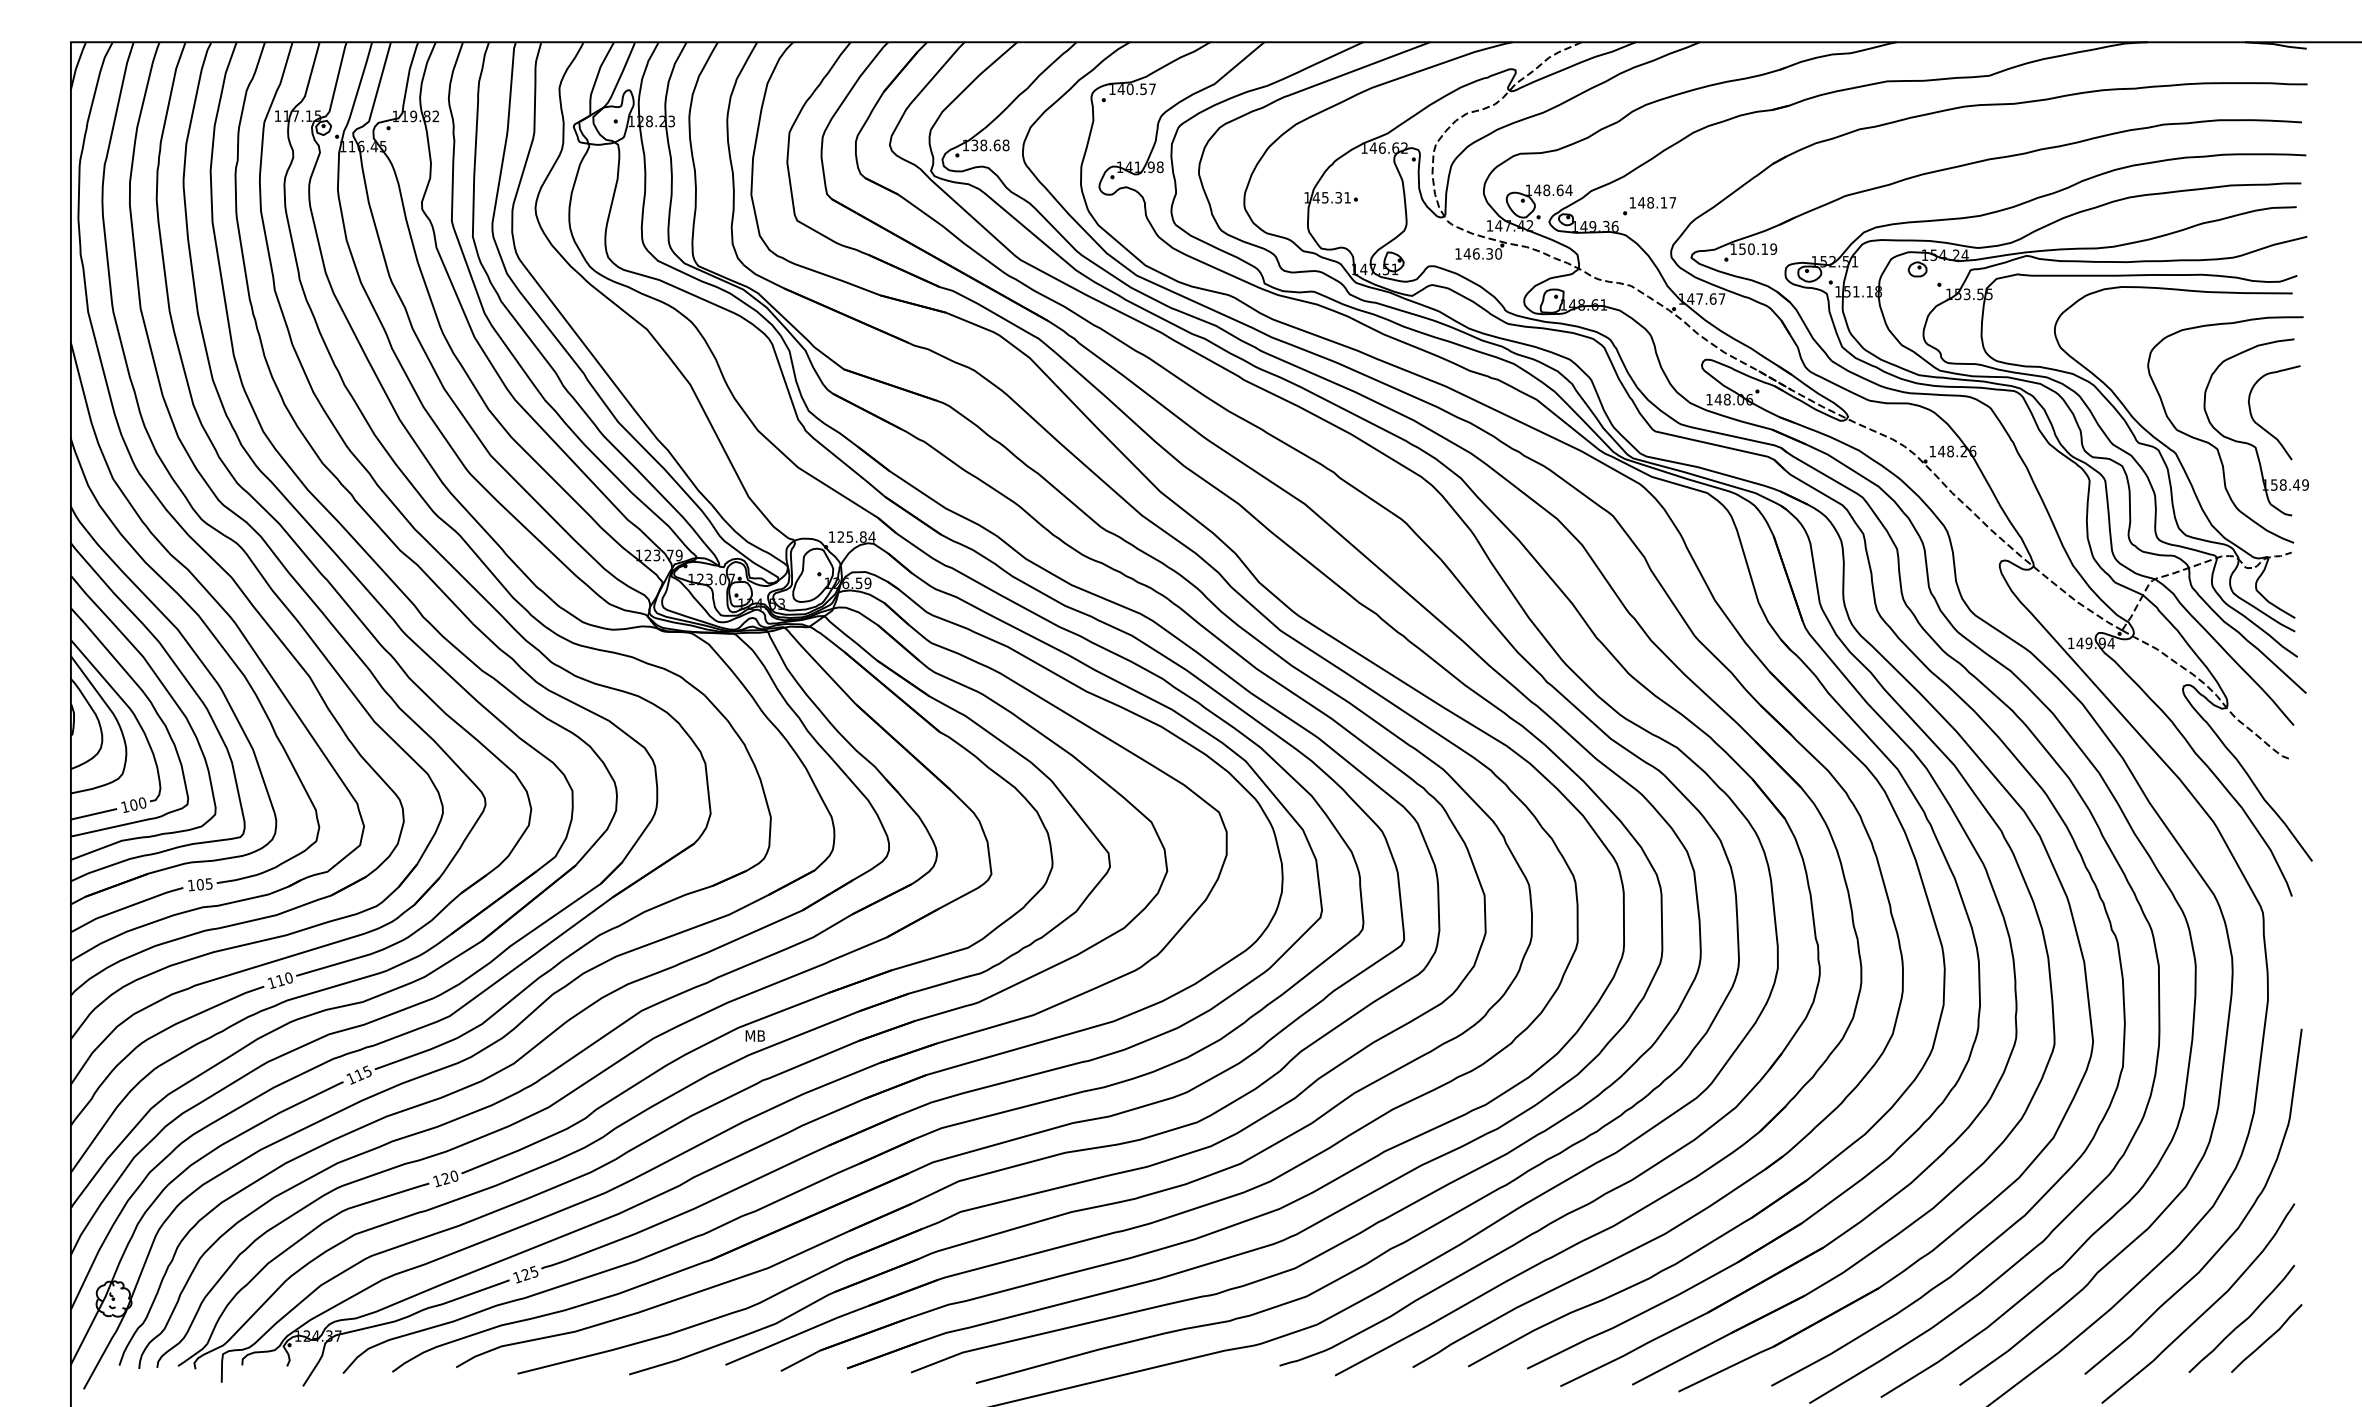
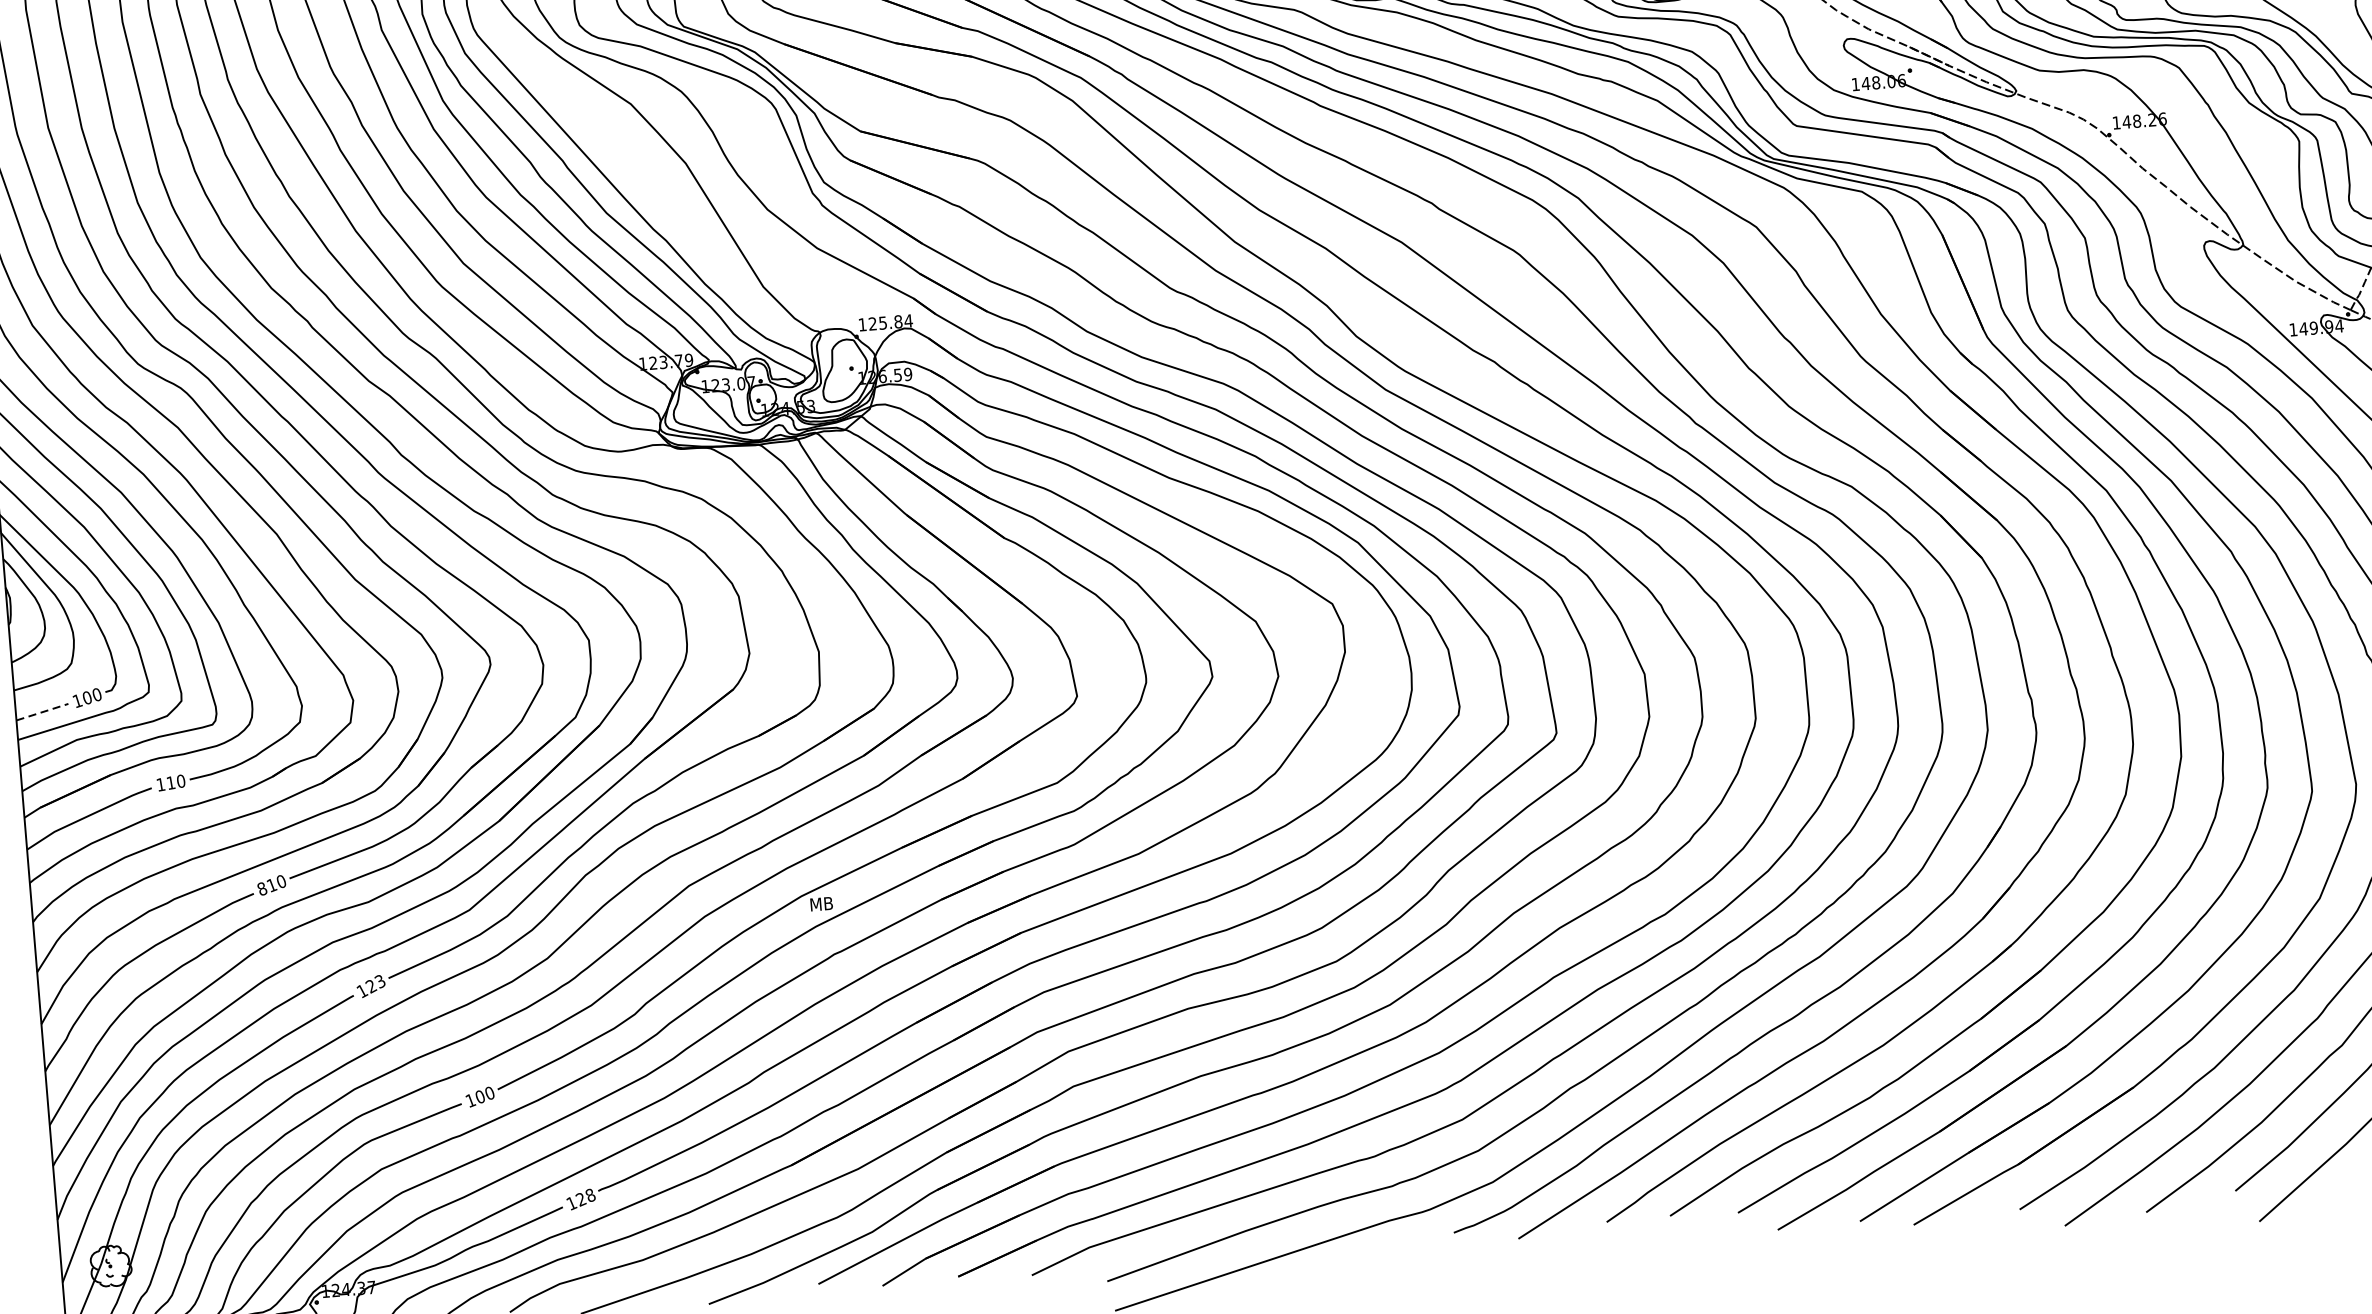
line: (94, 814) -> (43, 712), solid -> dashed
text: (204, 884) -> (175, 782), 105 -> 110
text: (271, 982) -> (261, 888), 110 -> 810
text: (362, 1073) -> (374, 984), 115 -> 123
text: (445, 1178) -> (479, 1096), 120 -> 100
text: (534, 1271) -> (590, 1194), 125 -> 128

